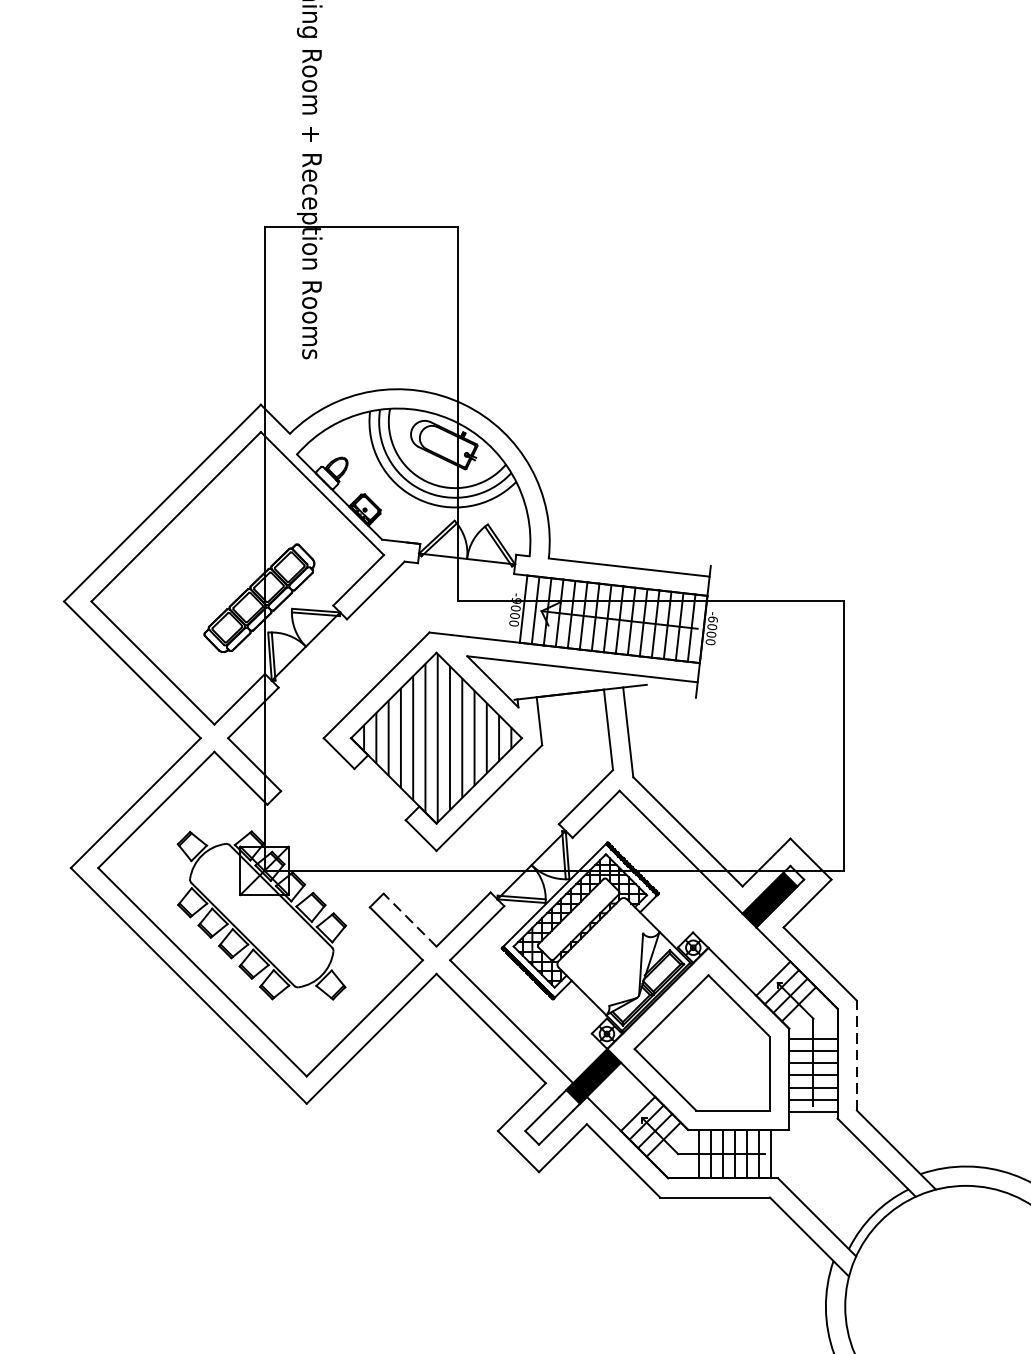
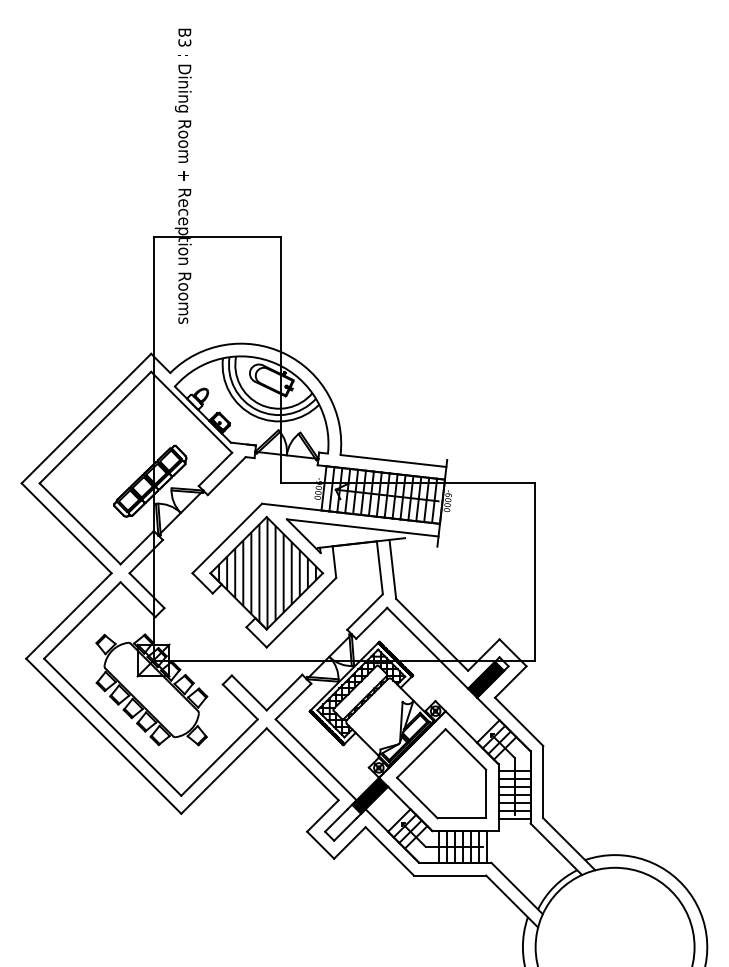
line: (410, 919) -> (249, 692), dashed -> solid
line: (857, 1054) -> (543, 781), dashed -> solid

